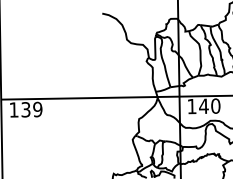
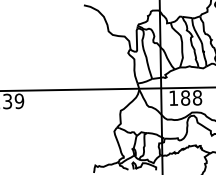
text: (209, 106) -> (191, 98), 140 -> 188

